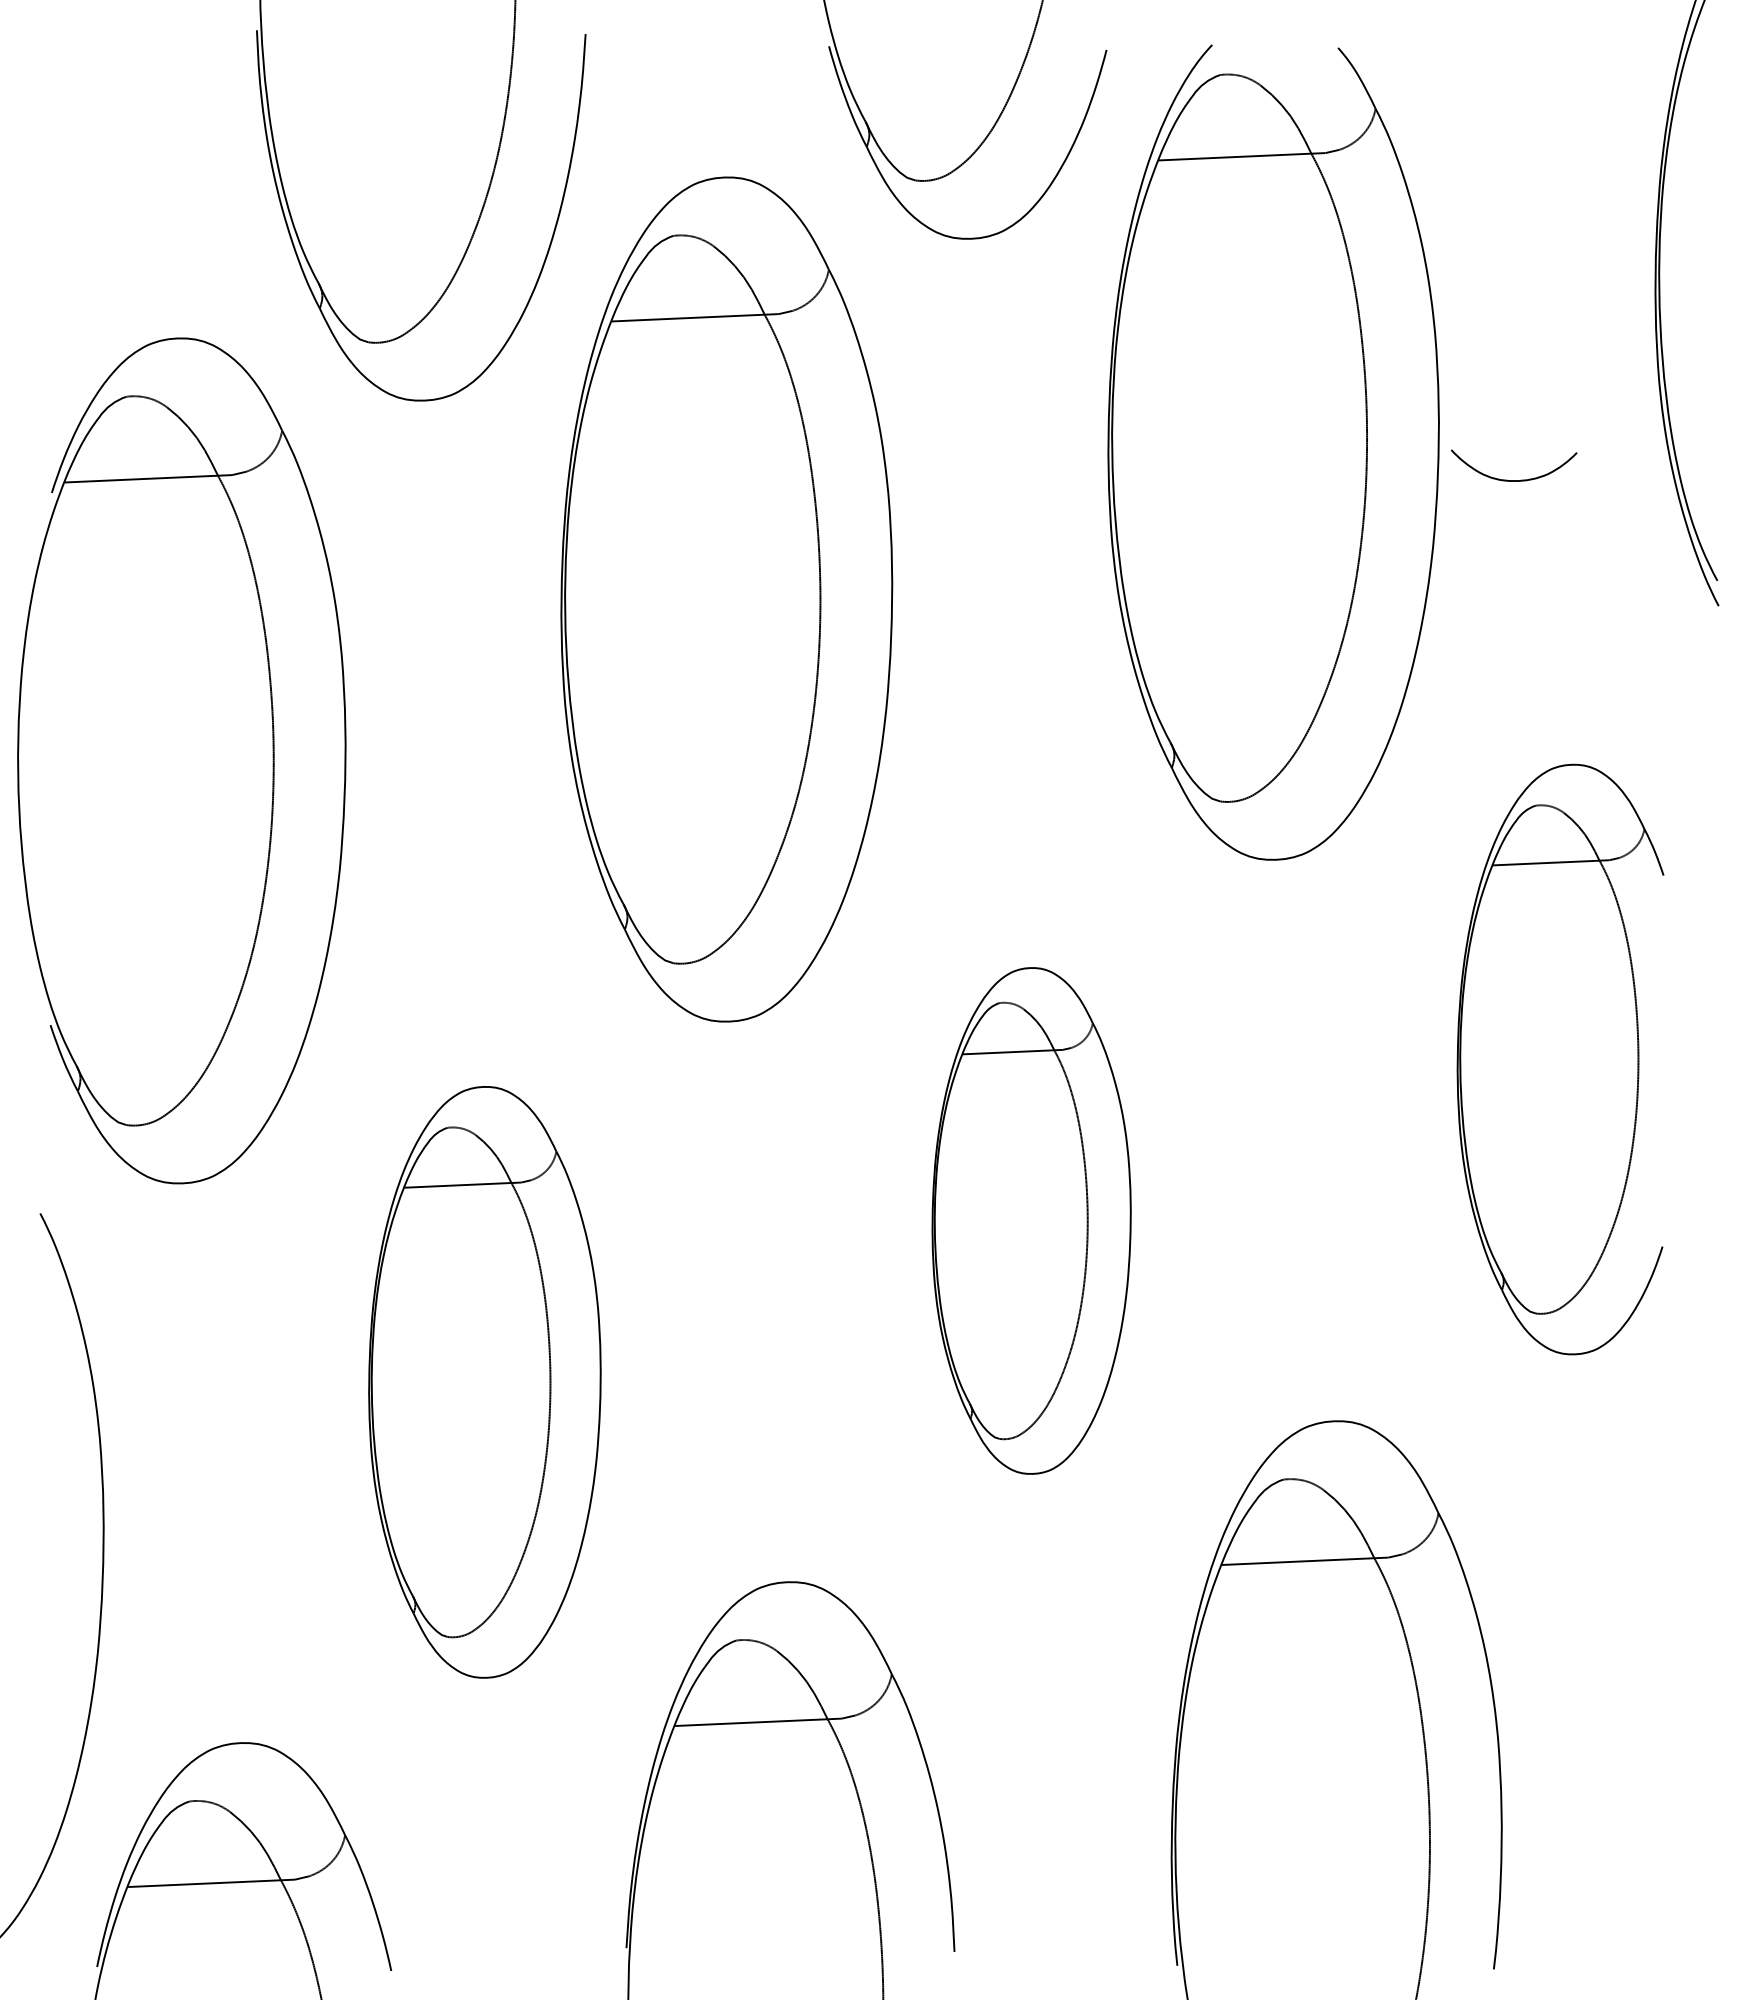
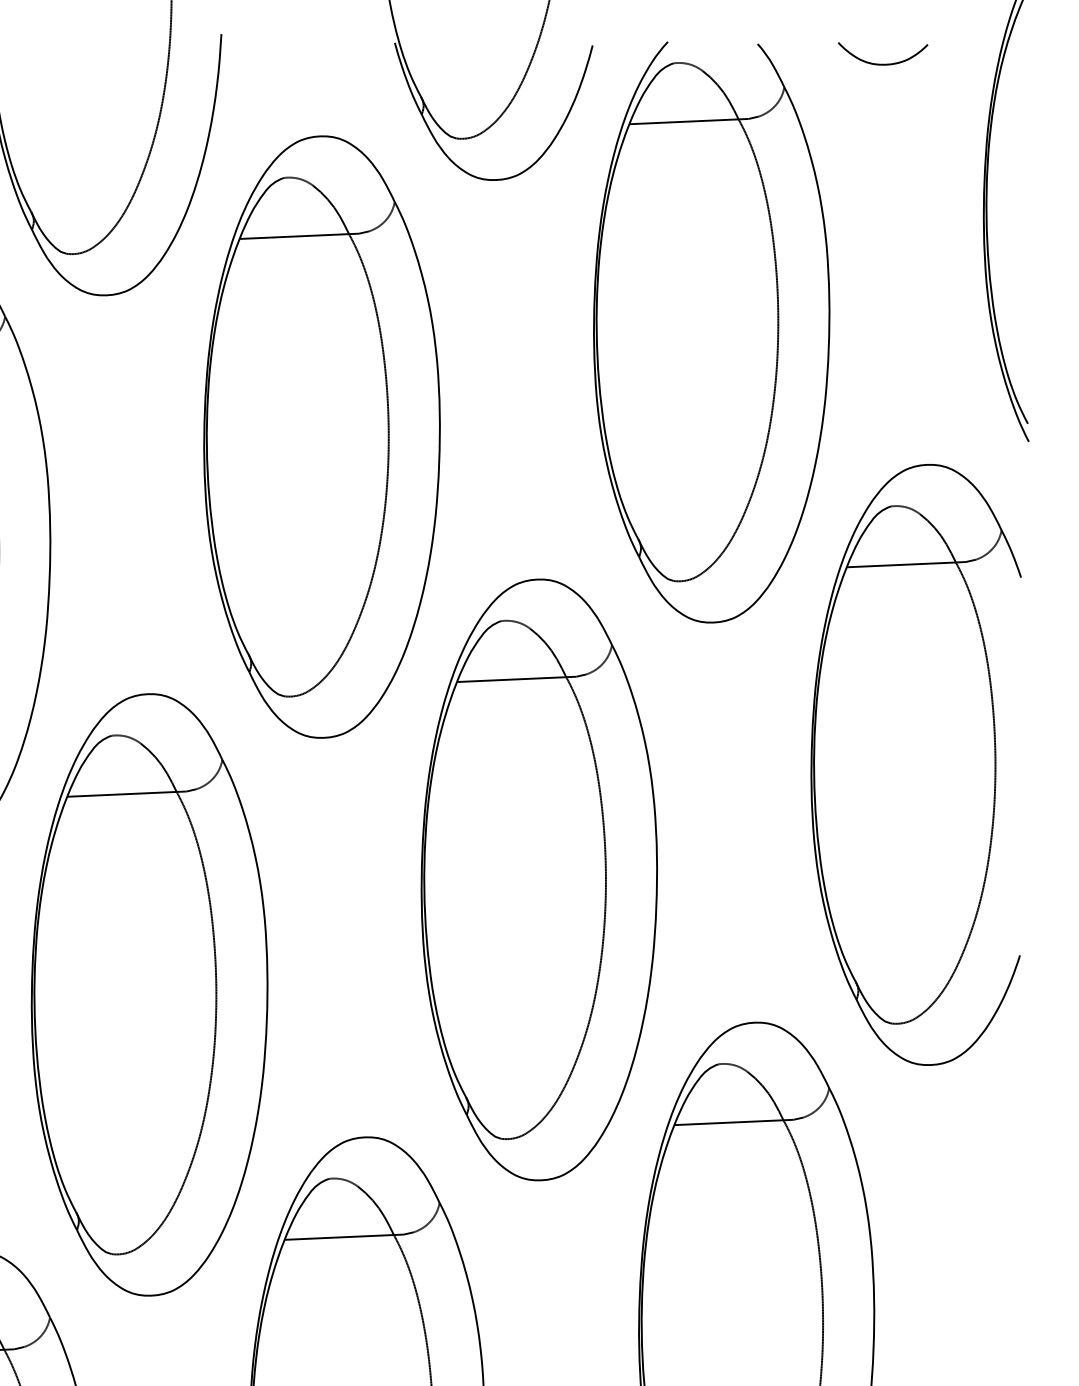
curve: (1513, 480) -> (882, 64), moved
part: (1560, 1059) -> (916, 764), size x1.43
part: (1031, 1220) -> (539, 879), size x1.67
part: (484, 1382) -> (149, 995), size x1.43

